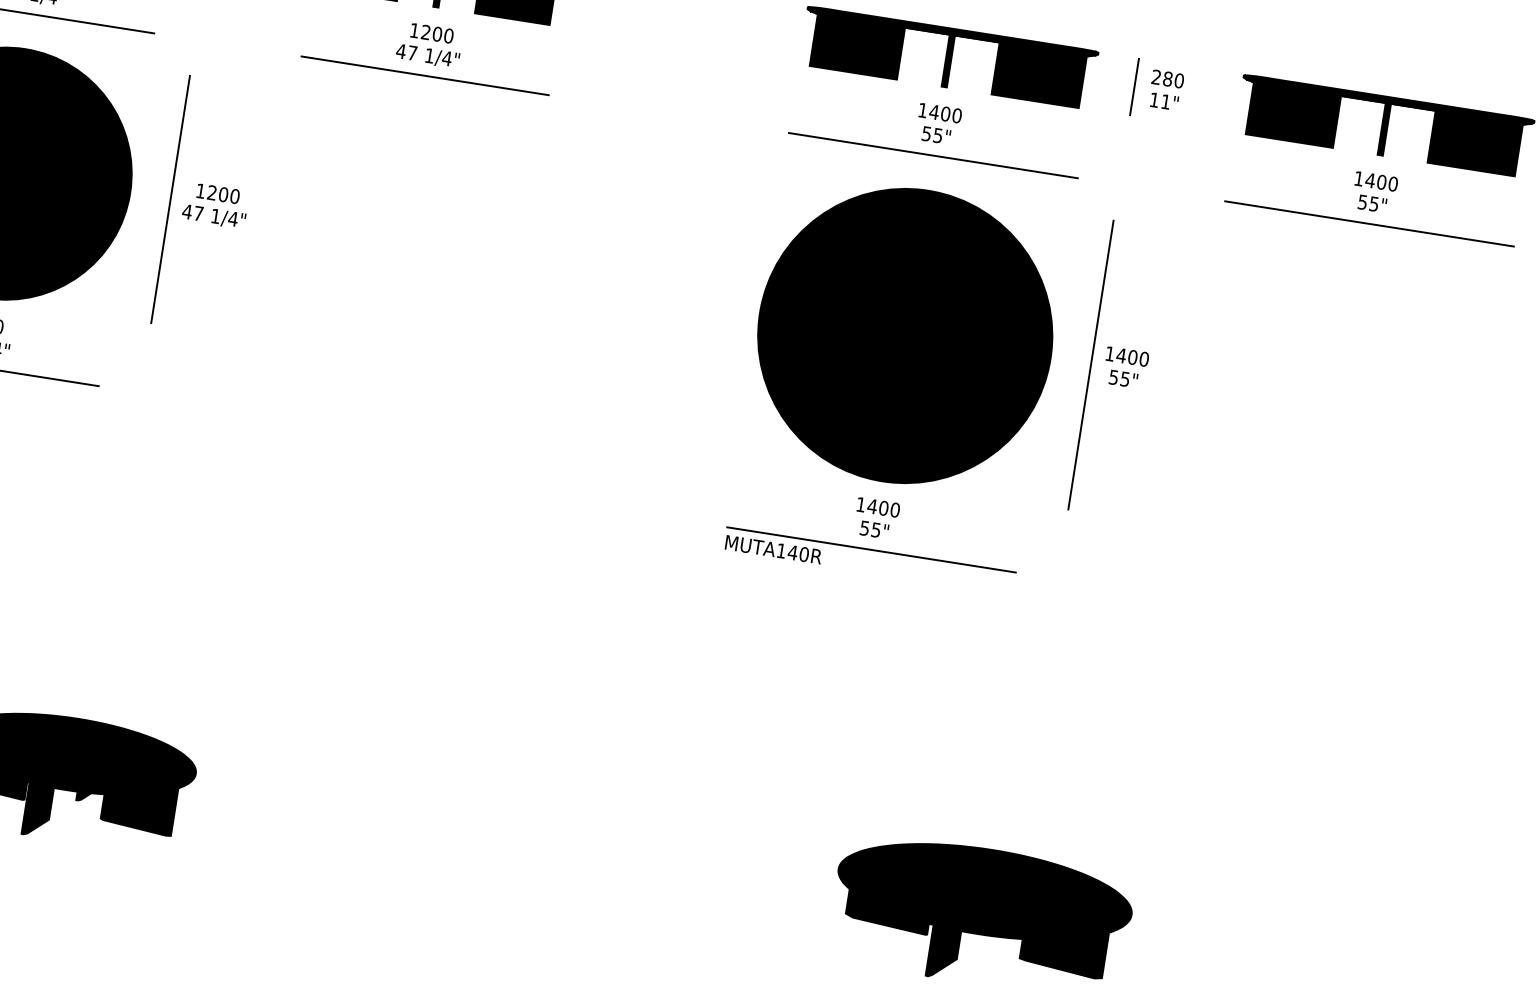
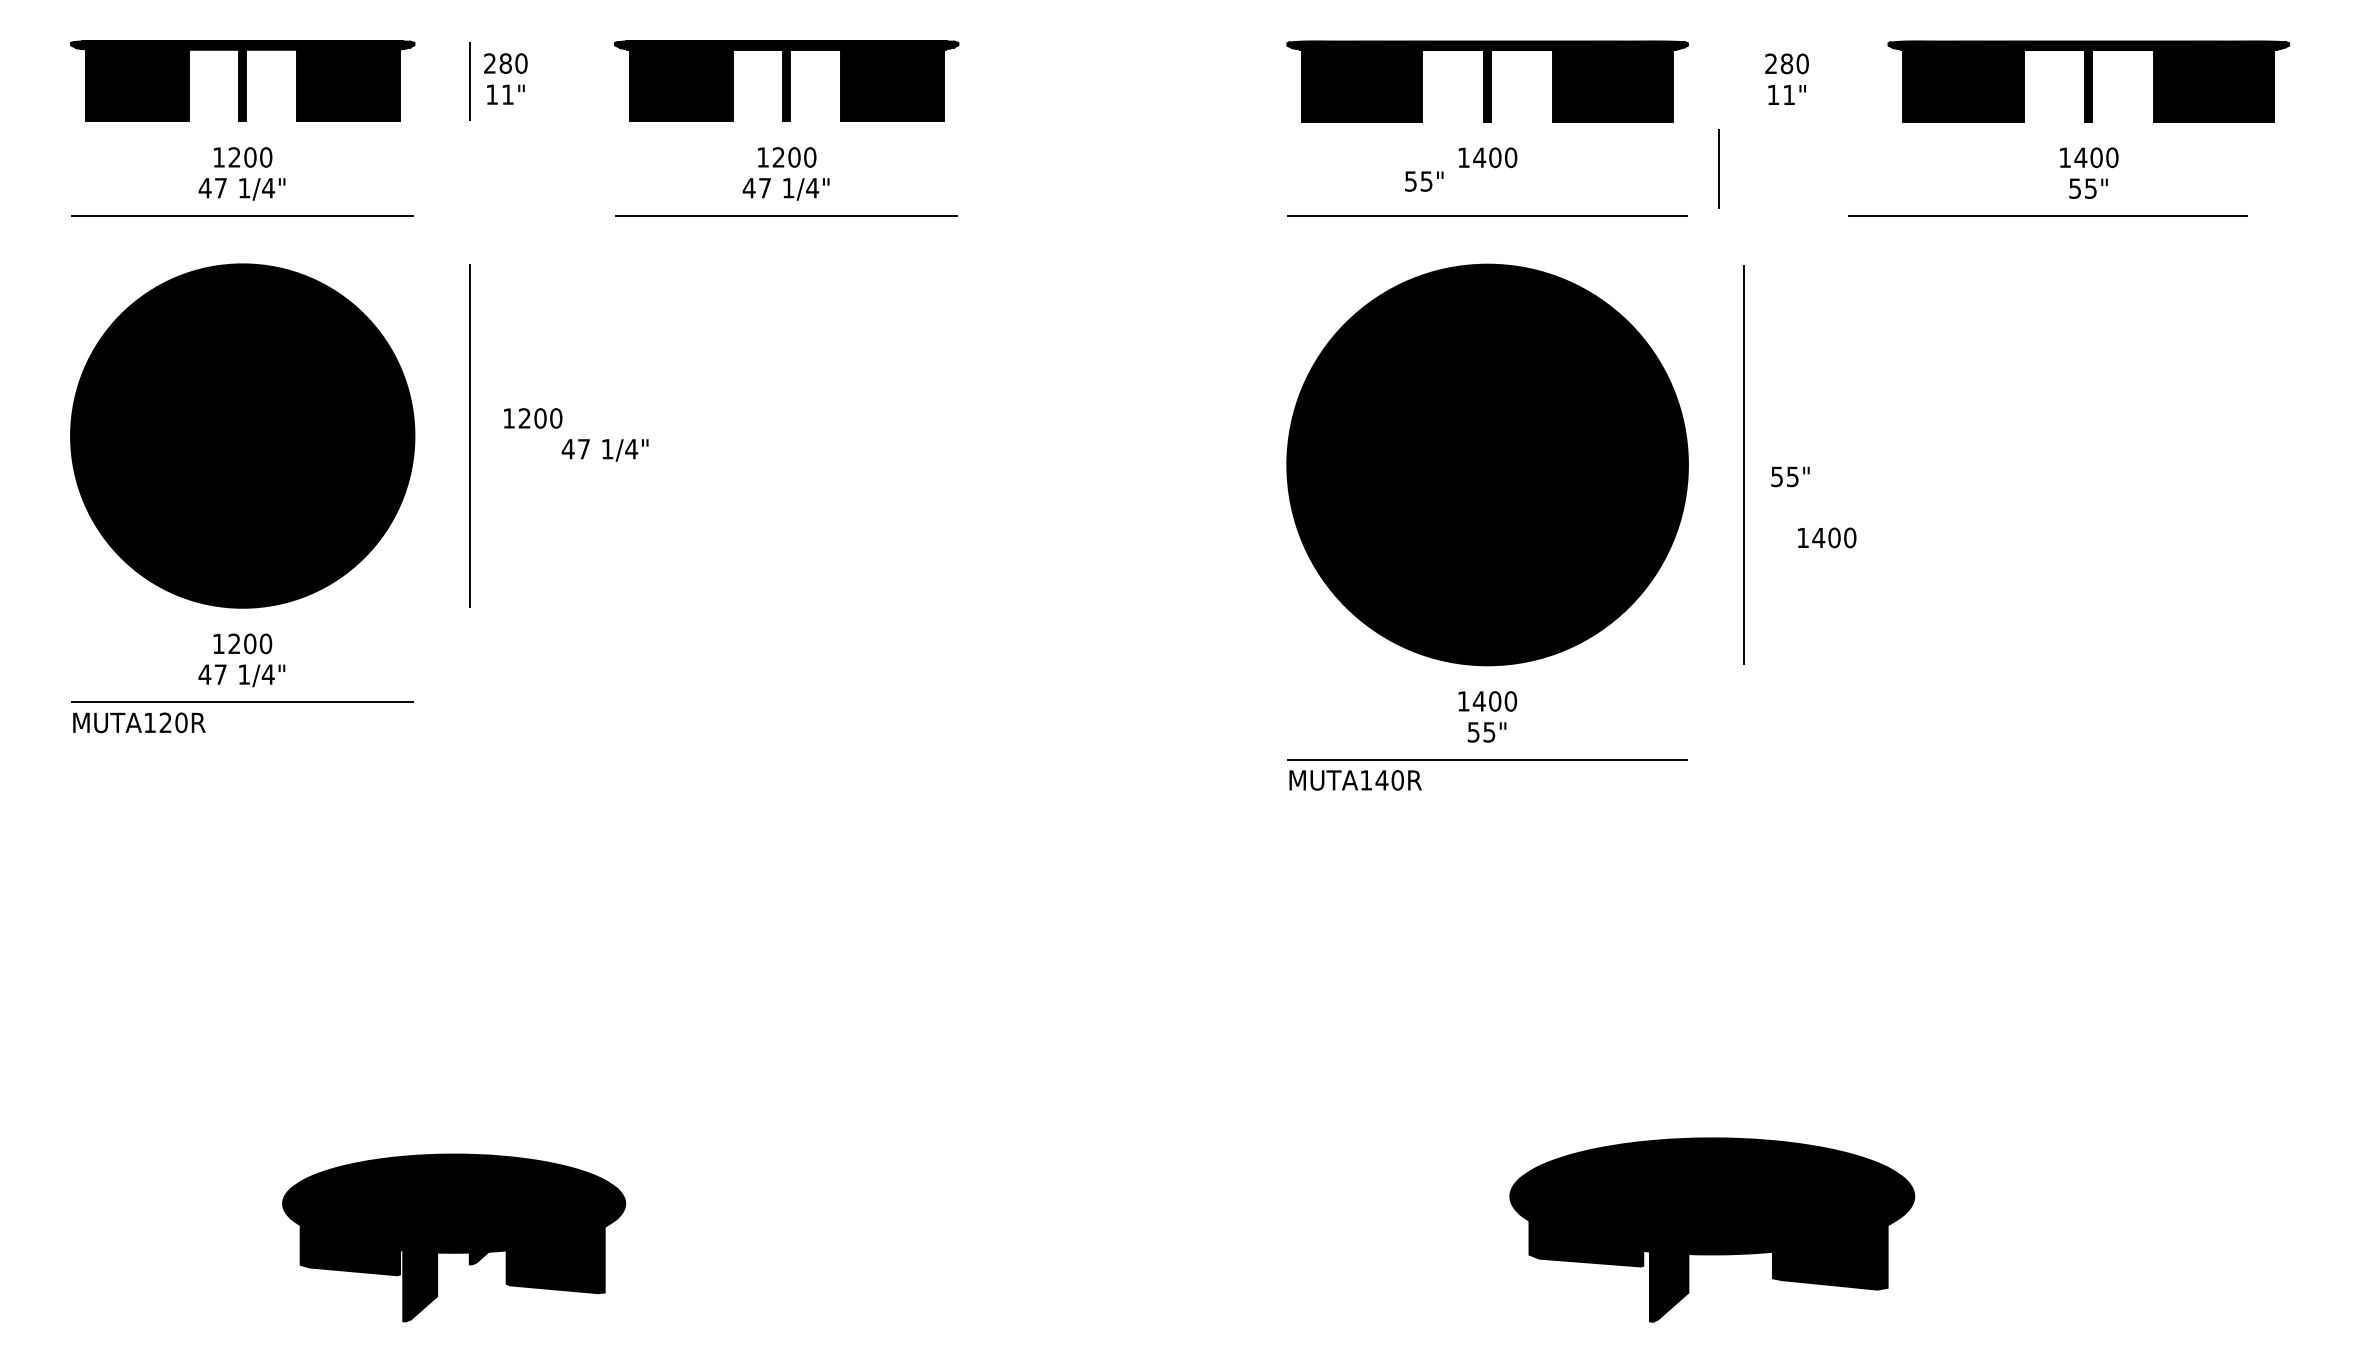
line: (1134, 86) -> (1718, 168), moved
text: (936, 135) -> (1424, 181), moved
text: (213, 216) -> (604, 450), moved
line: (1369, 223) -> (2047, 215), moved
text: (1127, 356) -> (1827, 537), moved

